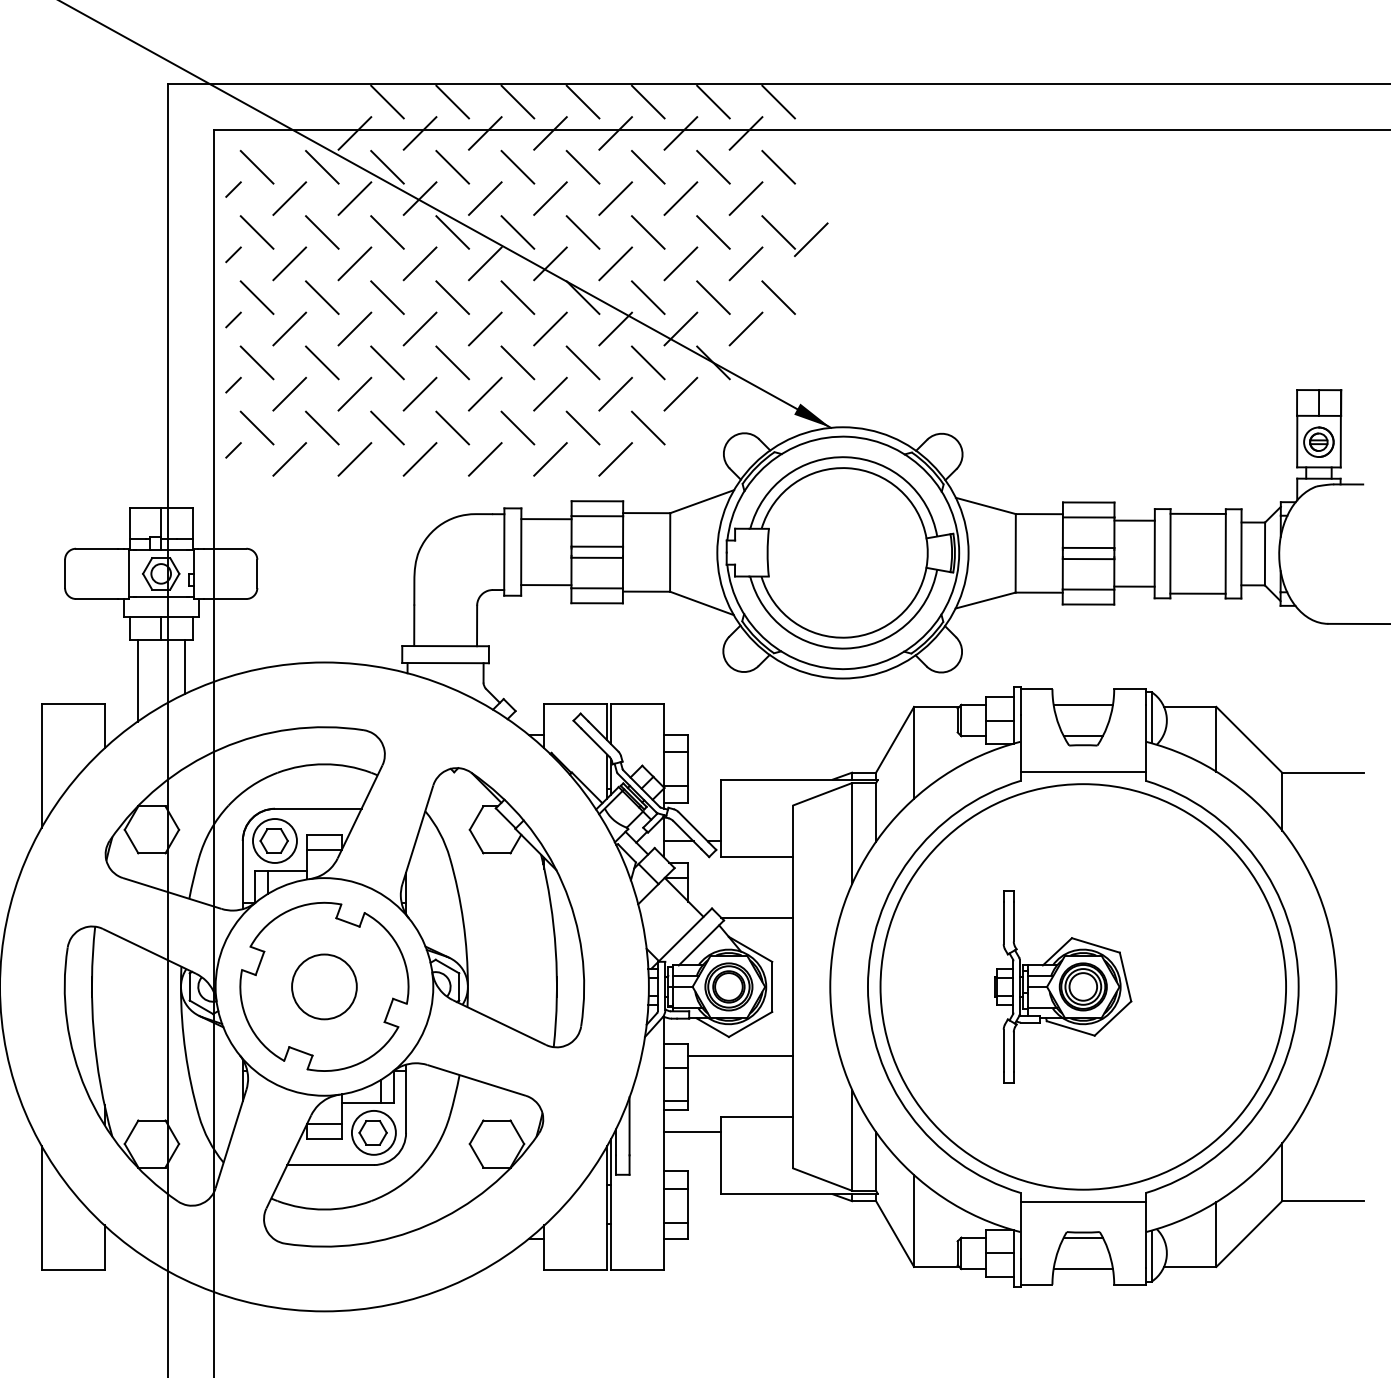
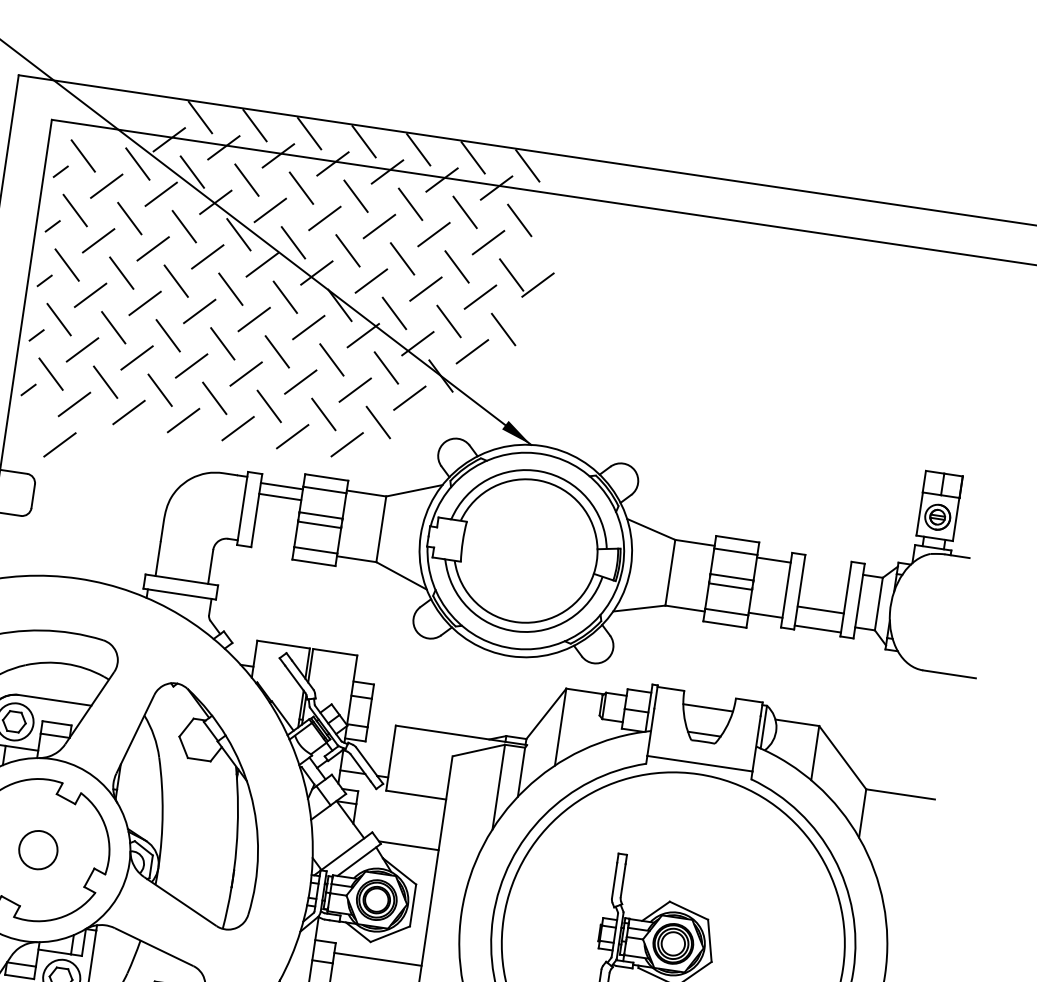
line: (279, 509) -> (59, 445), added
line: (1197, 513) -> (820, 609), moved
line: (546, 585) -> (280, 497), moved
circle: (324, 986) -> (38, 849), size x0.7

